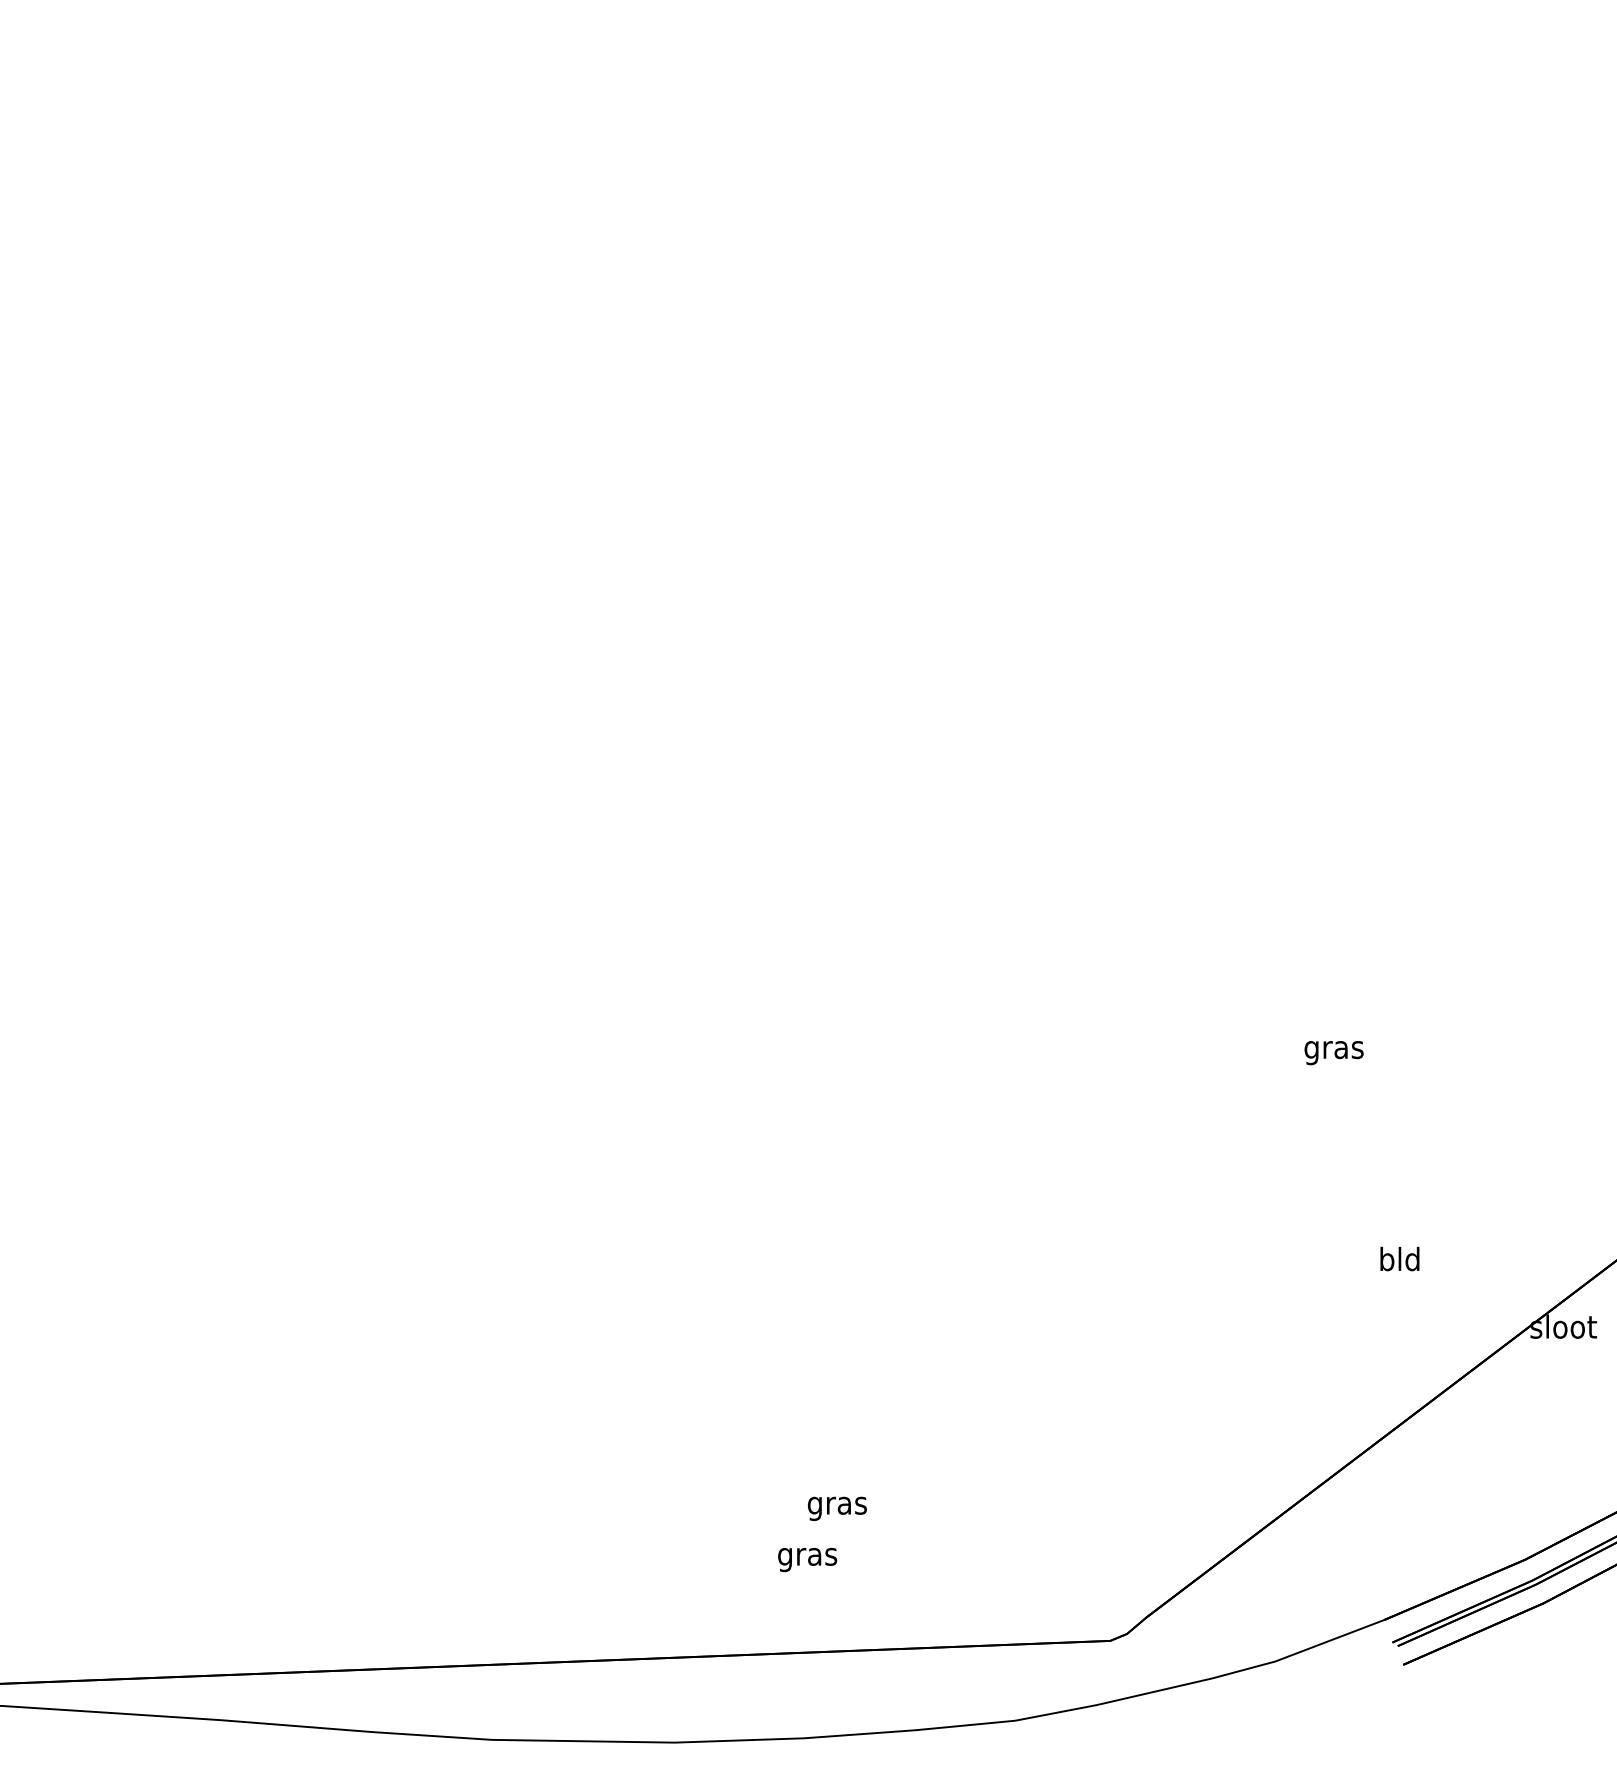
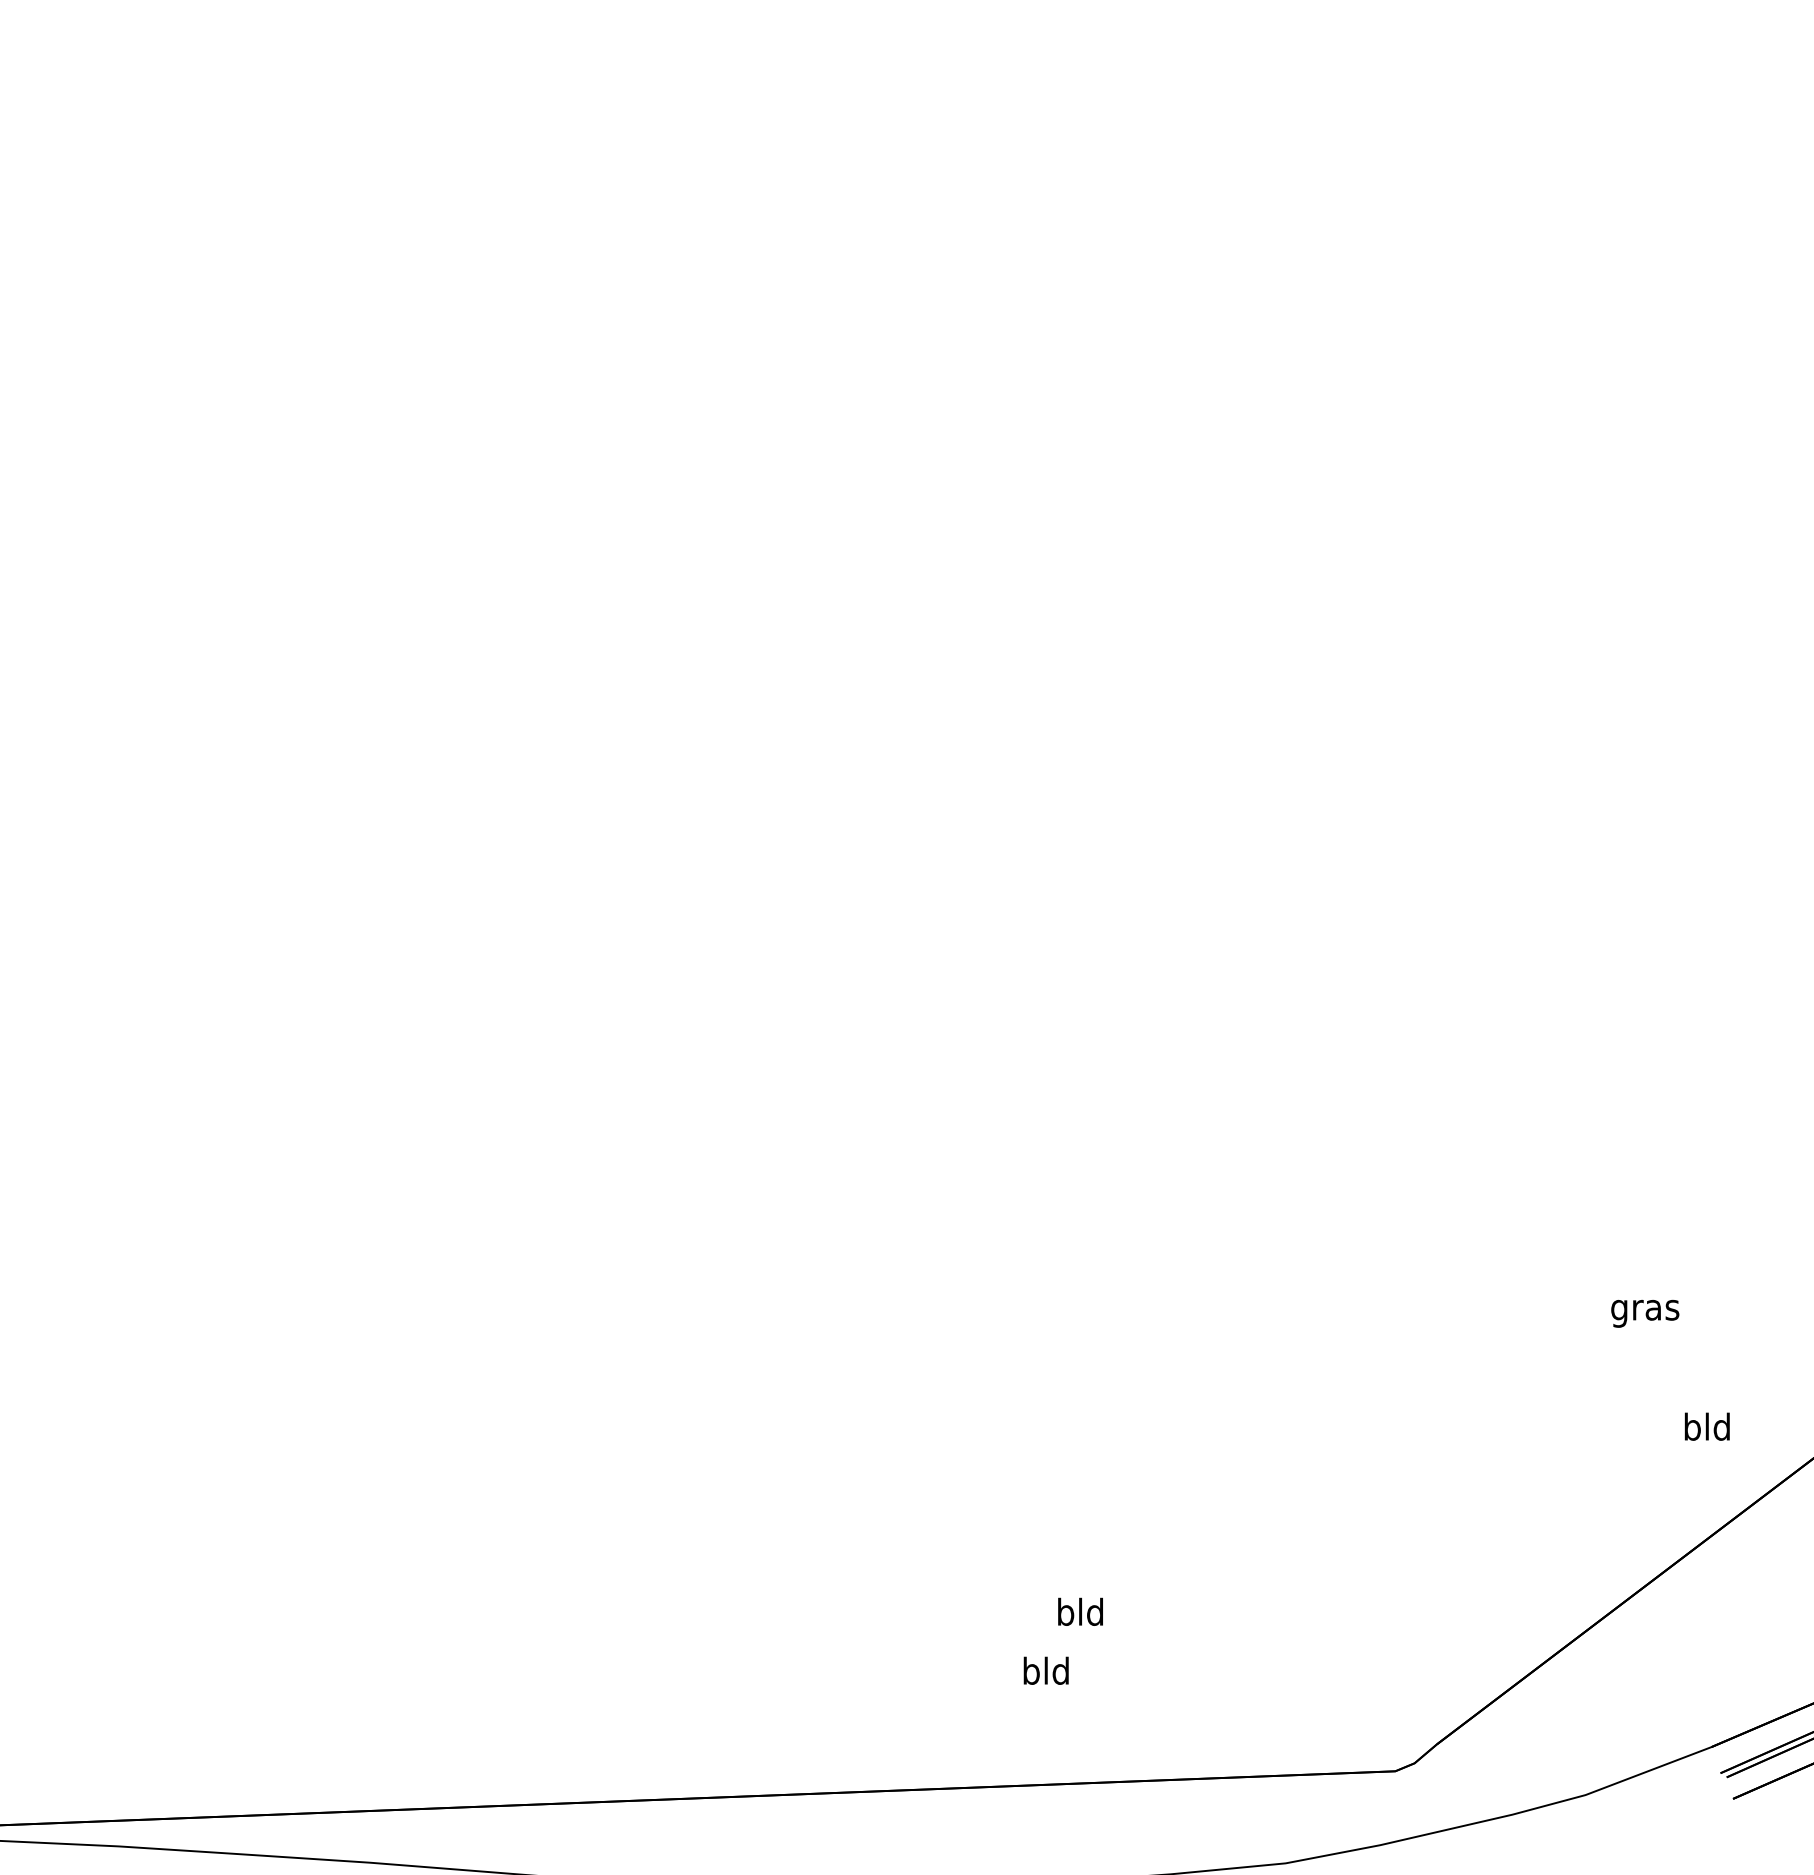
text: (1333, 1053) -> (1644, 1314), moved
text: (1399, 1258) -> (1706, 1426), moved
text: (836, 1505) -> (1079, 1615), gras -> bld
text: (807, 1556) -> (1046, 1674), gras -> bld

